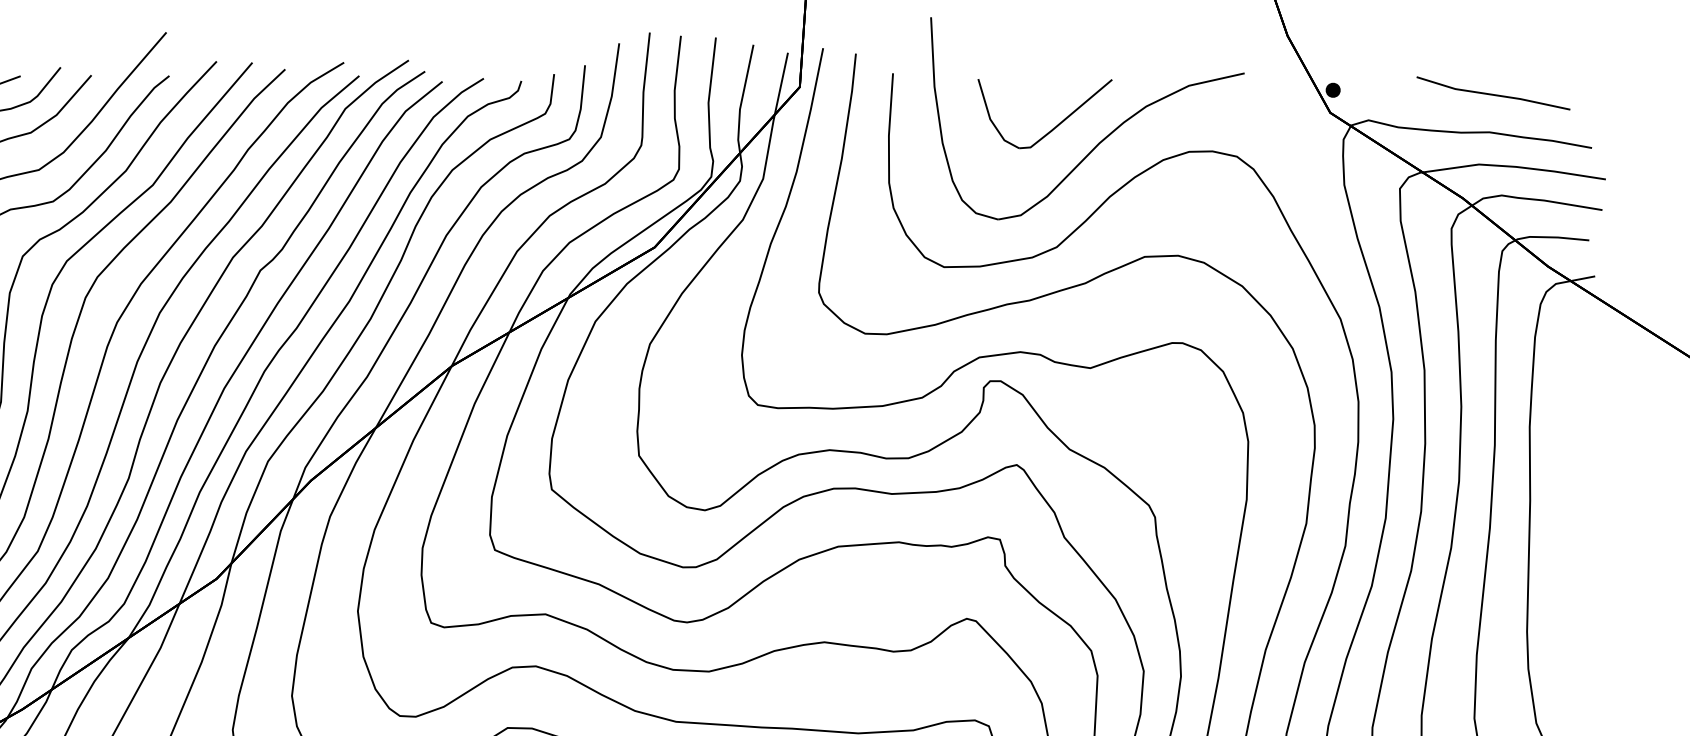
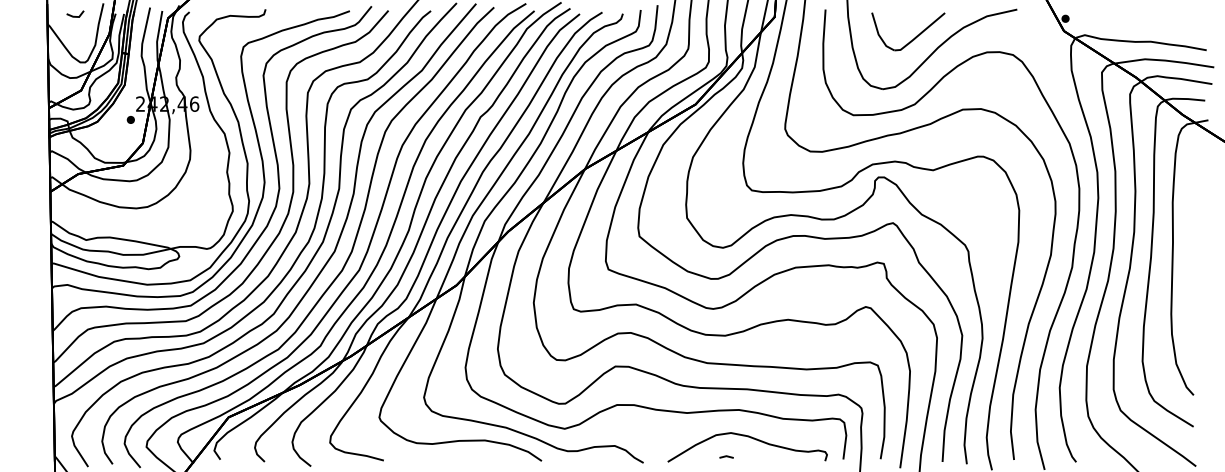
line: (1492, 93) -> (1152, 20), removed

